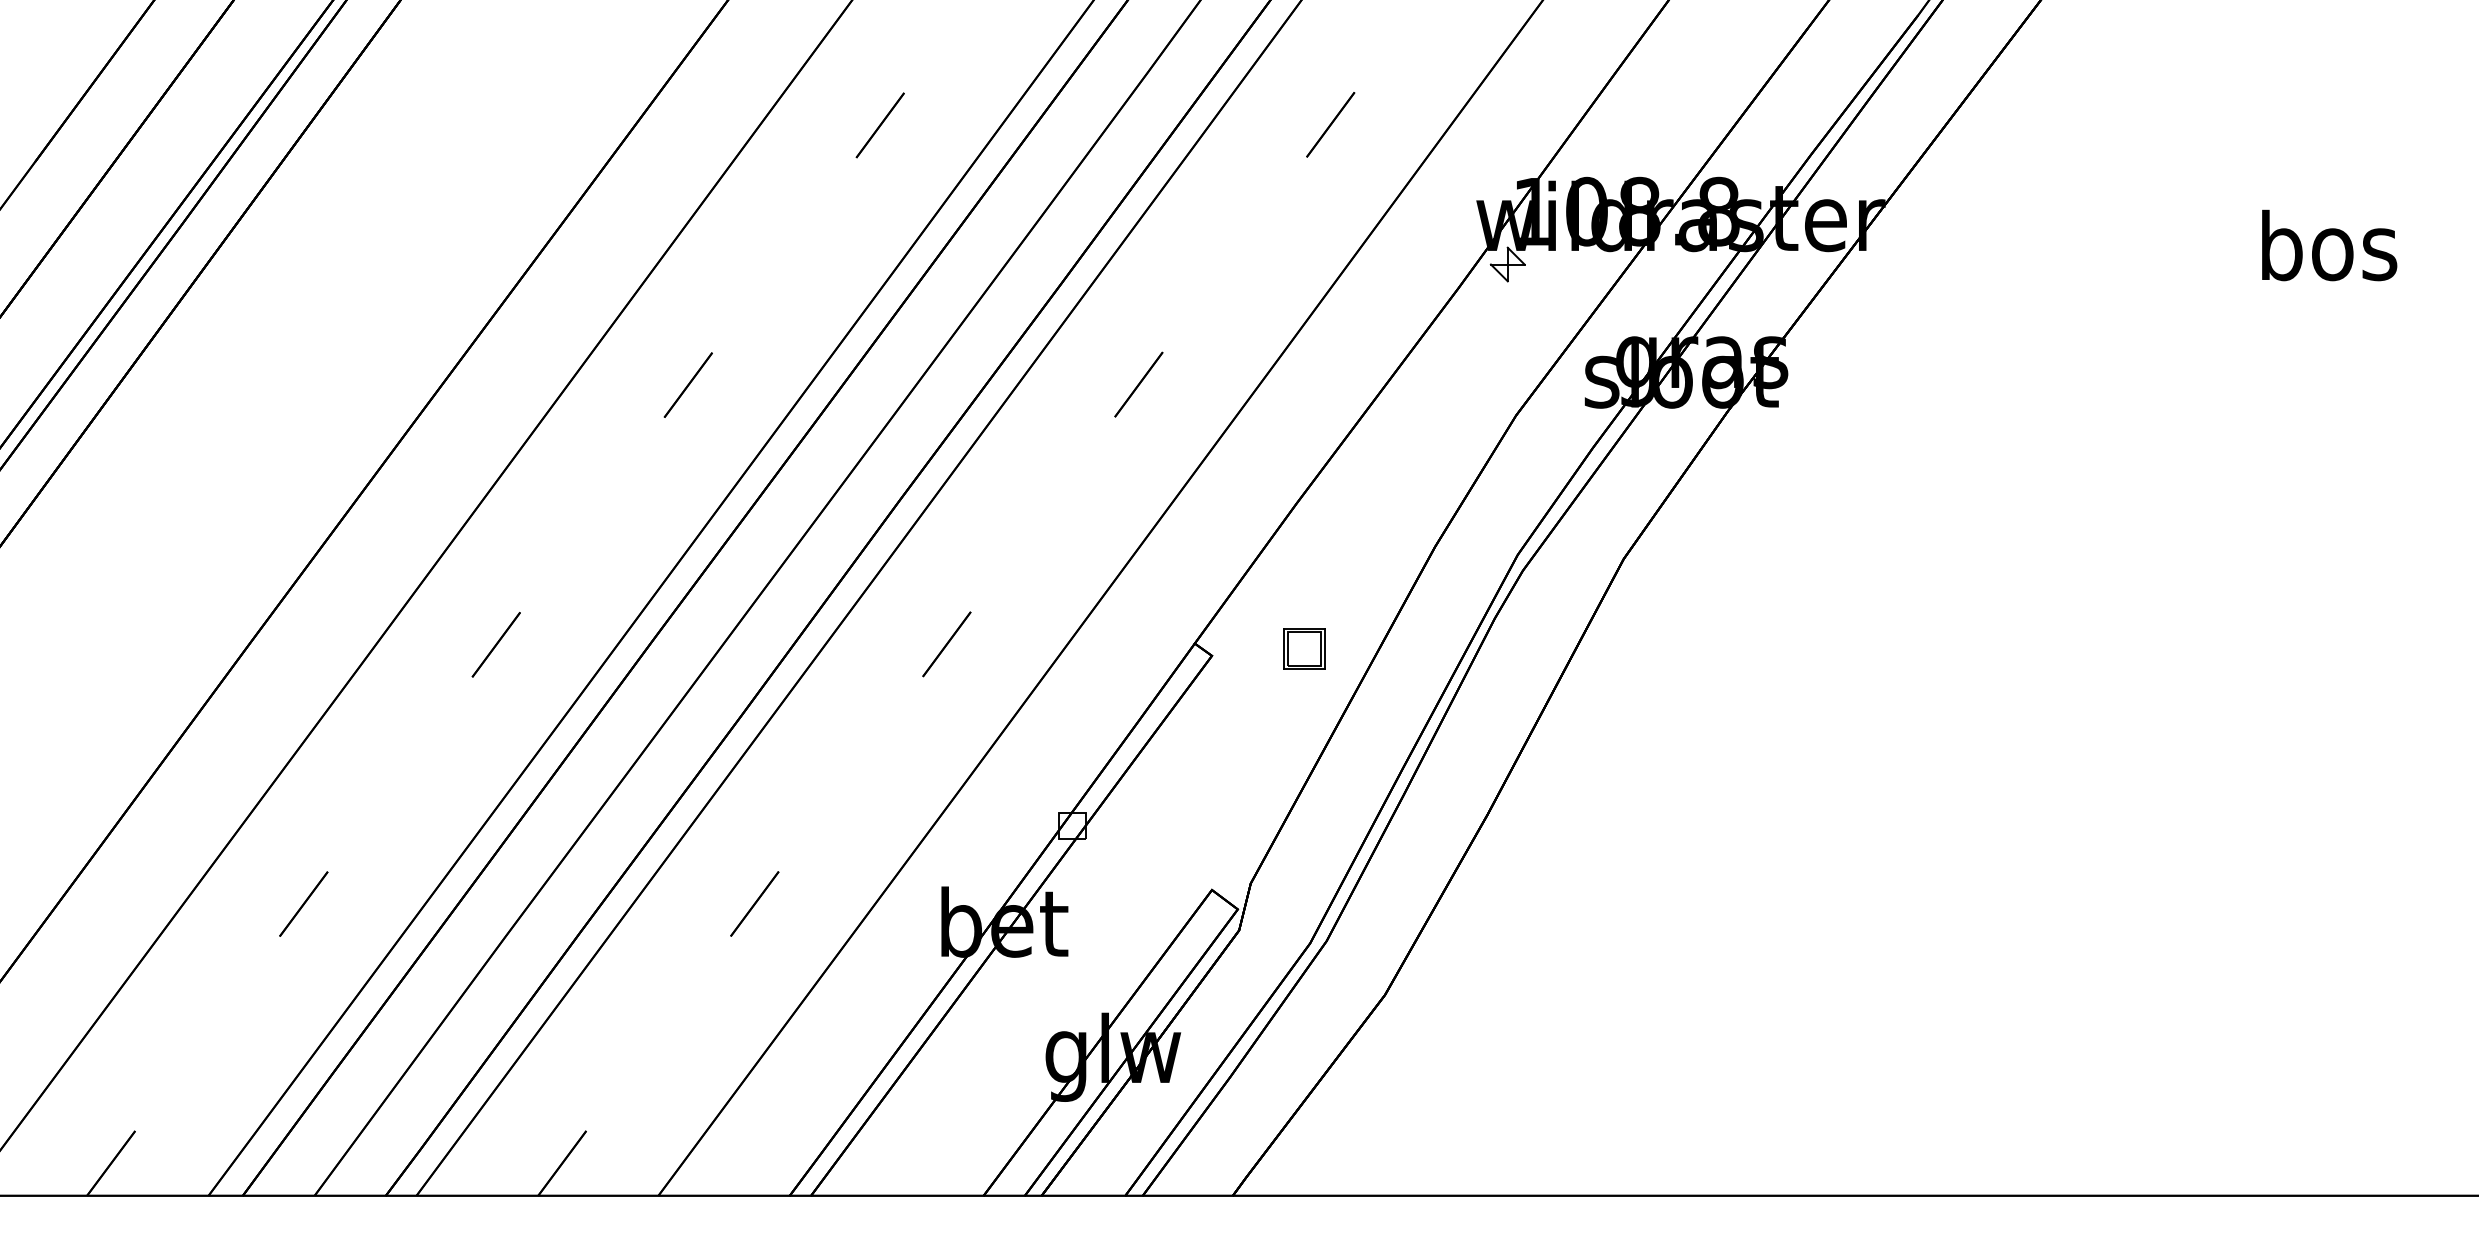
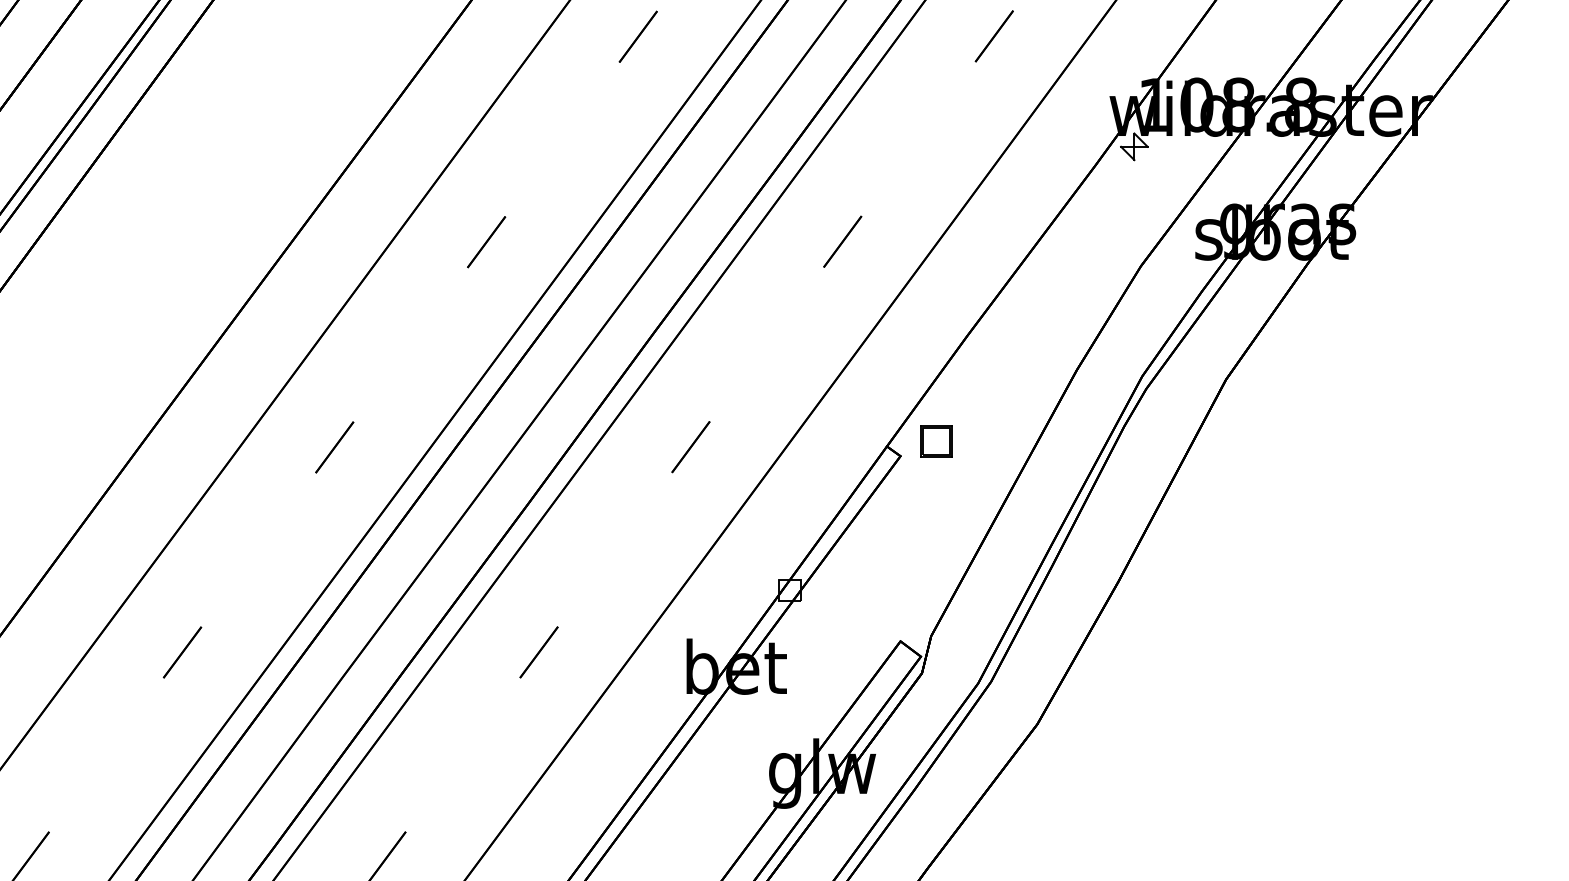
part: (1304, 648) -> (936, 440), moved

